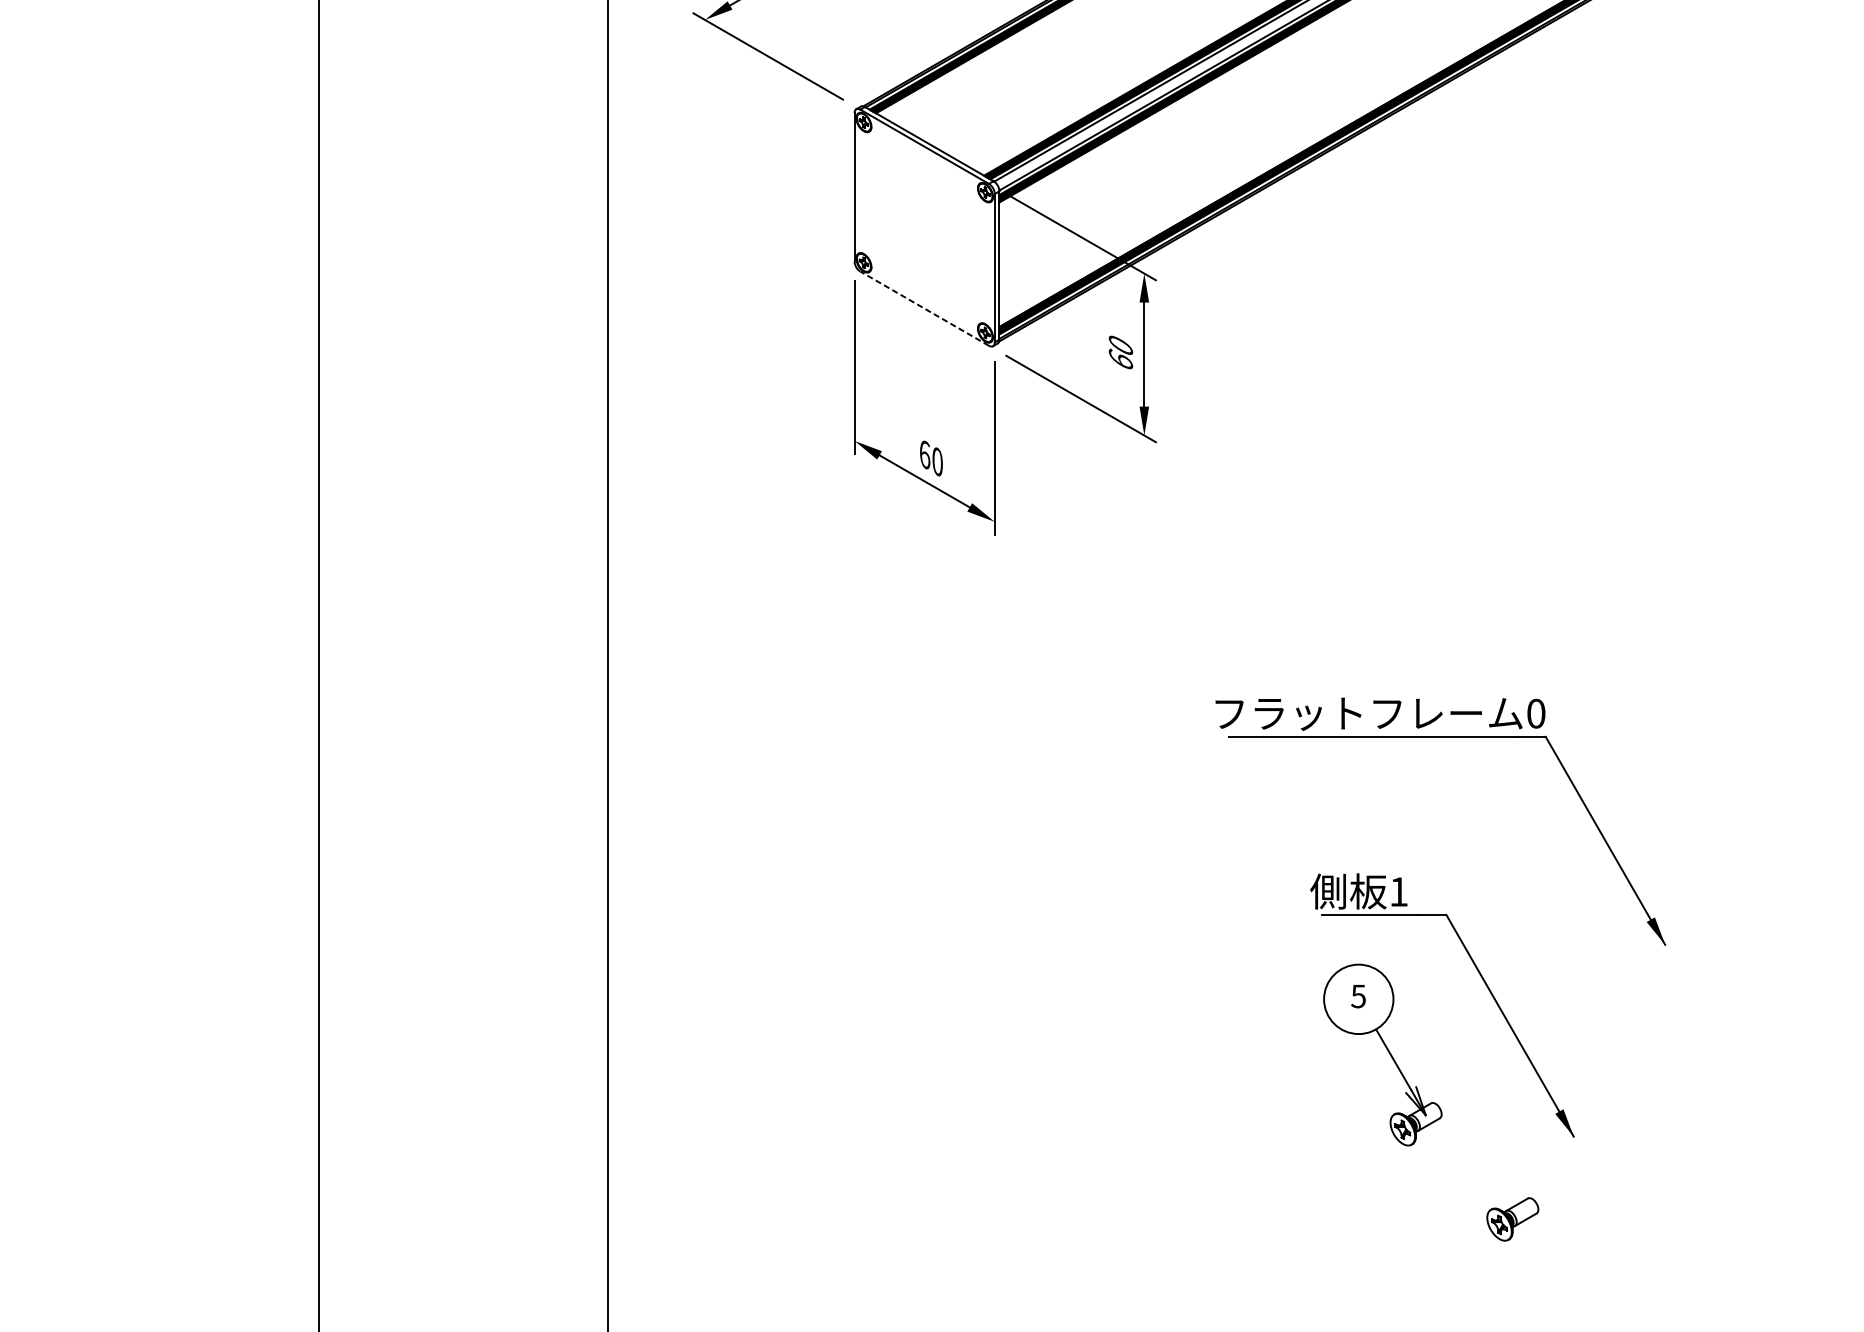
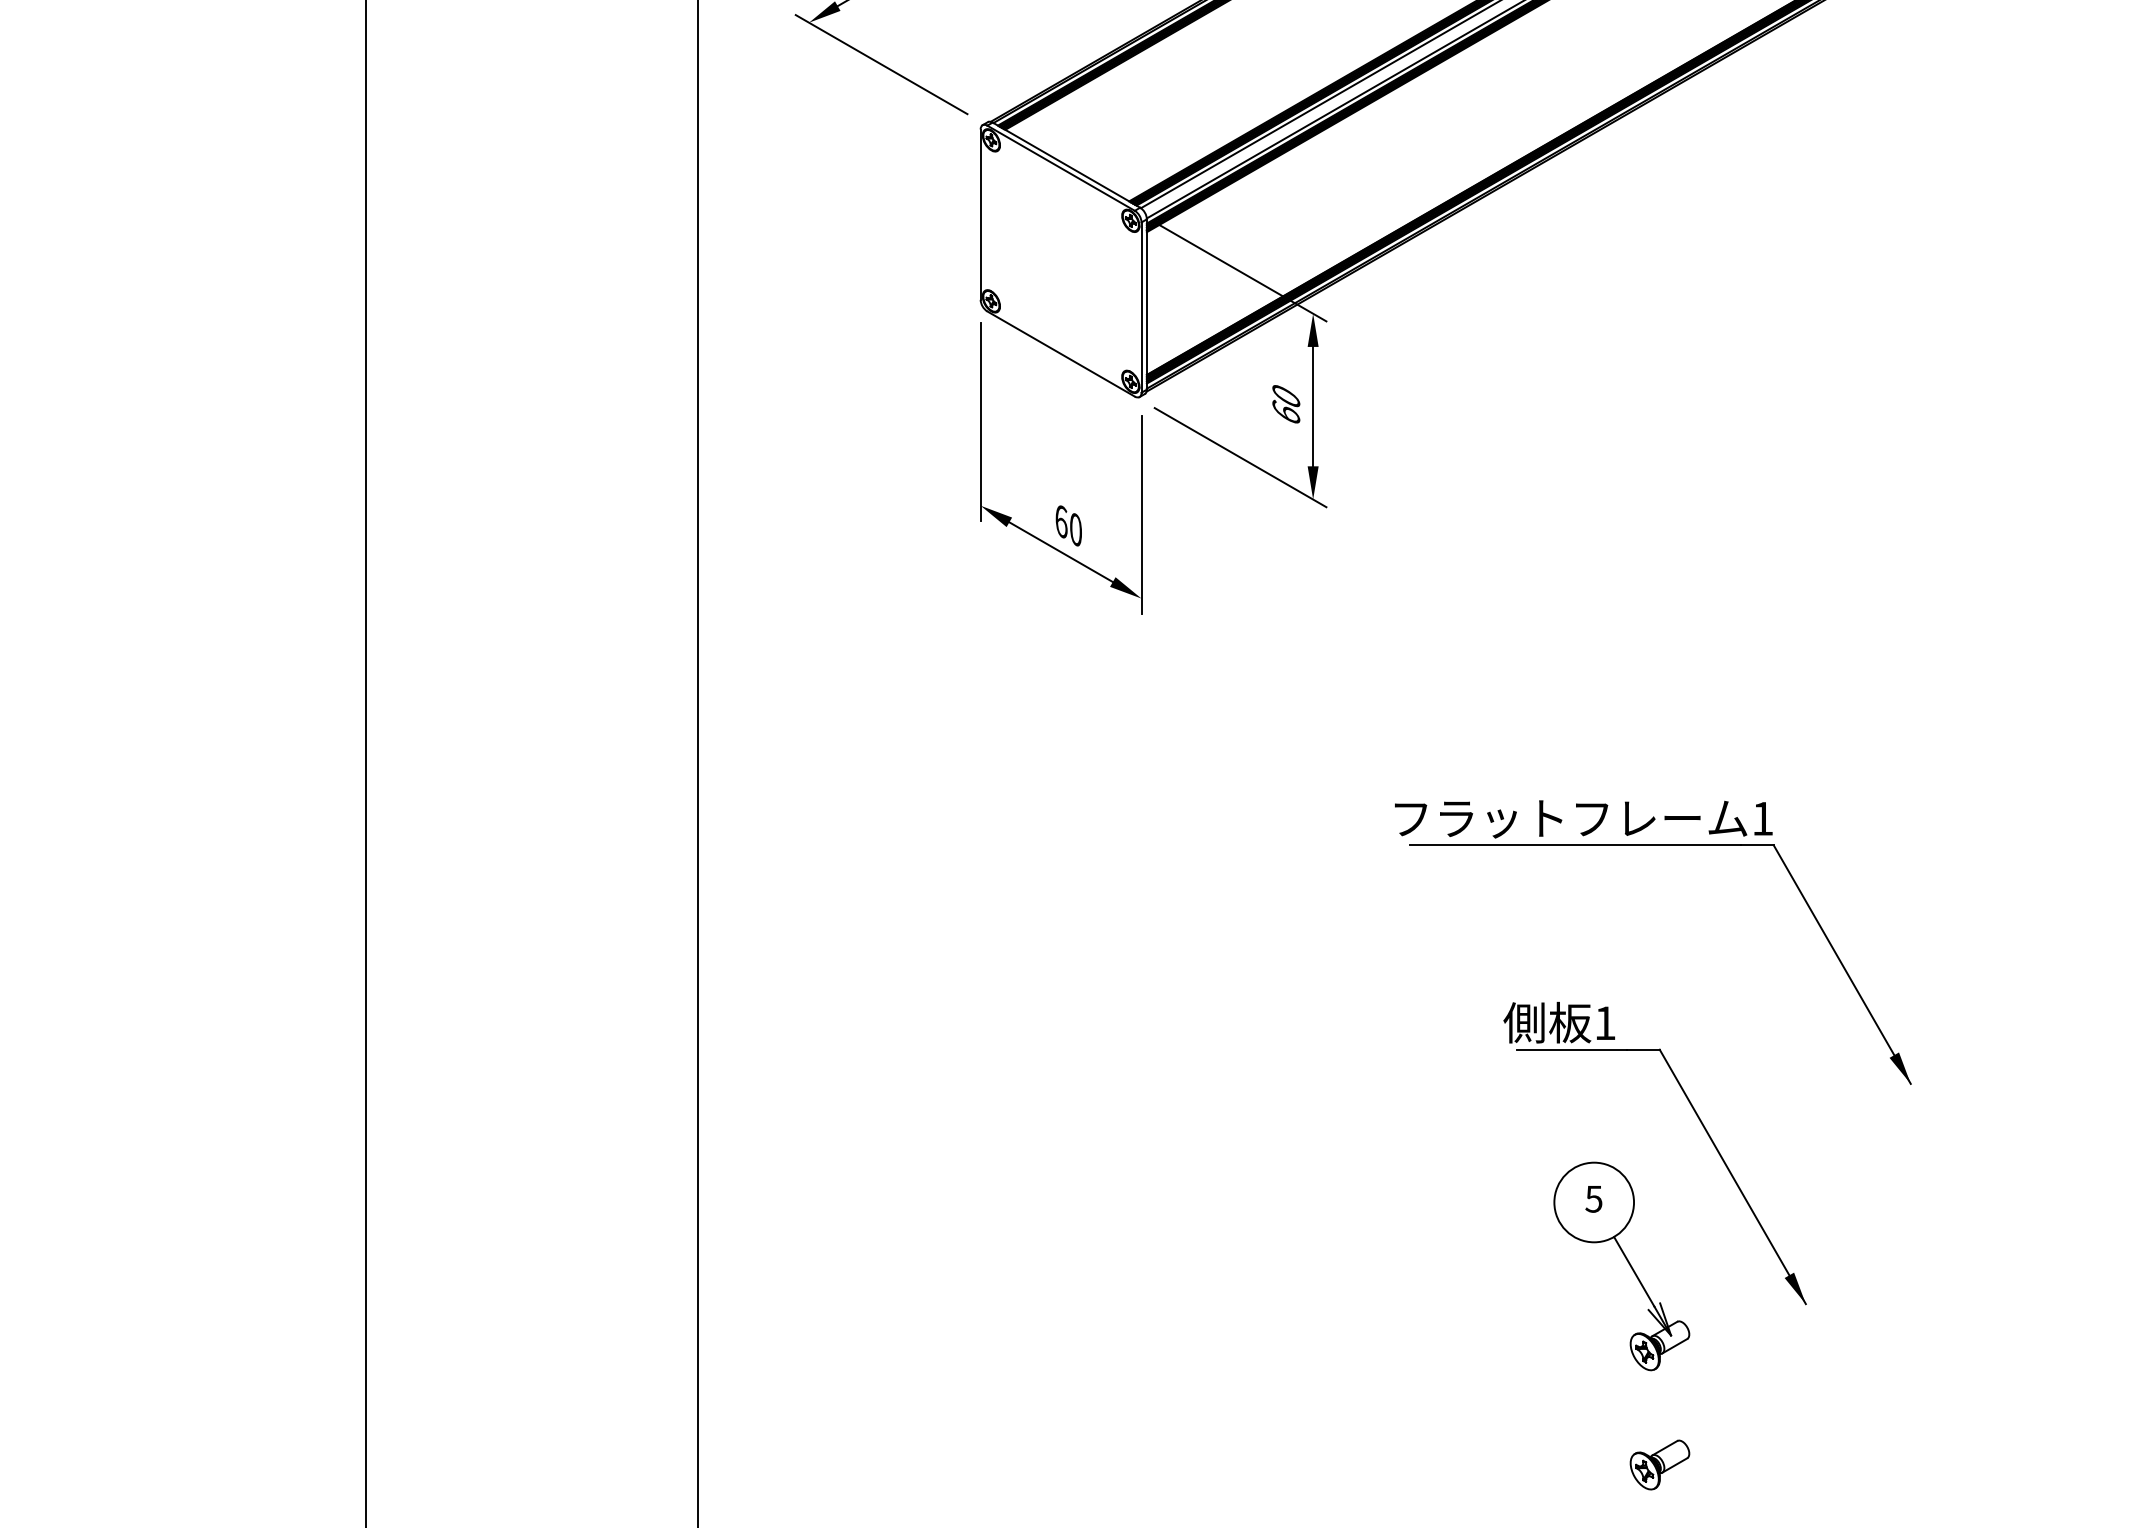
line: (924, 308) -> (1060, 353), dashed -> solid
text: (1535, 713) -> (1762, 818), 0 -> 1
part: (1387, 1051) -> (1627, 1262), moved
part: (1512, 1218) -> (1659, 1464), moved

